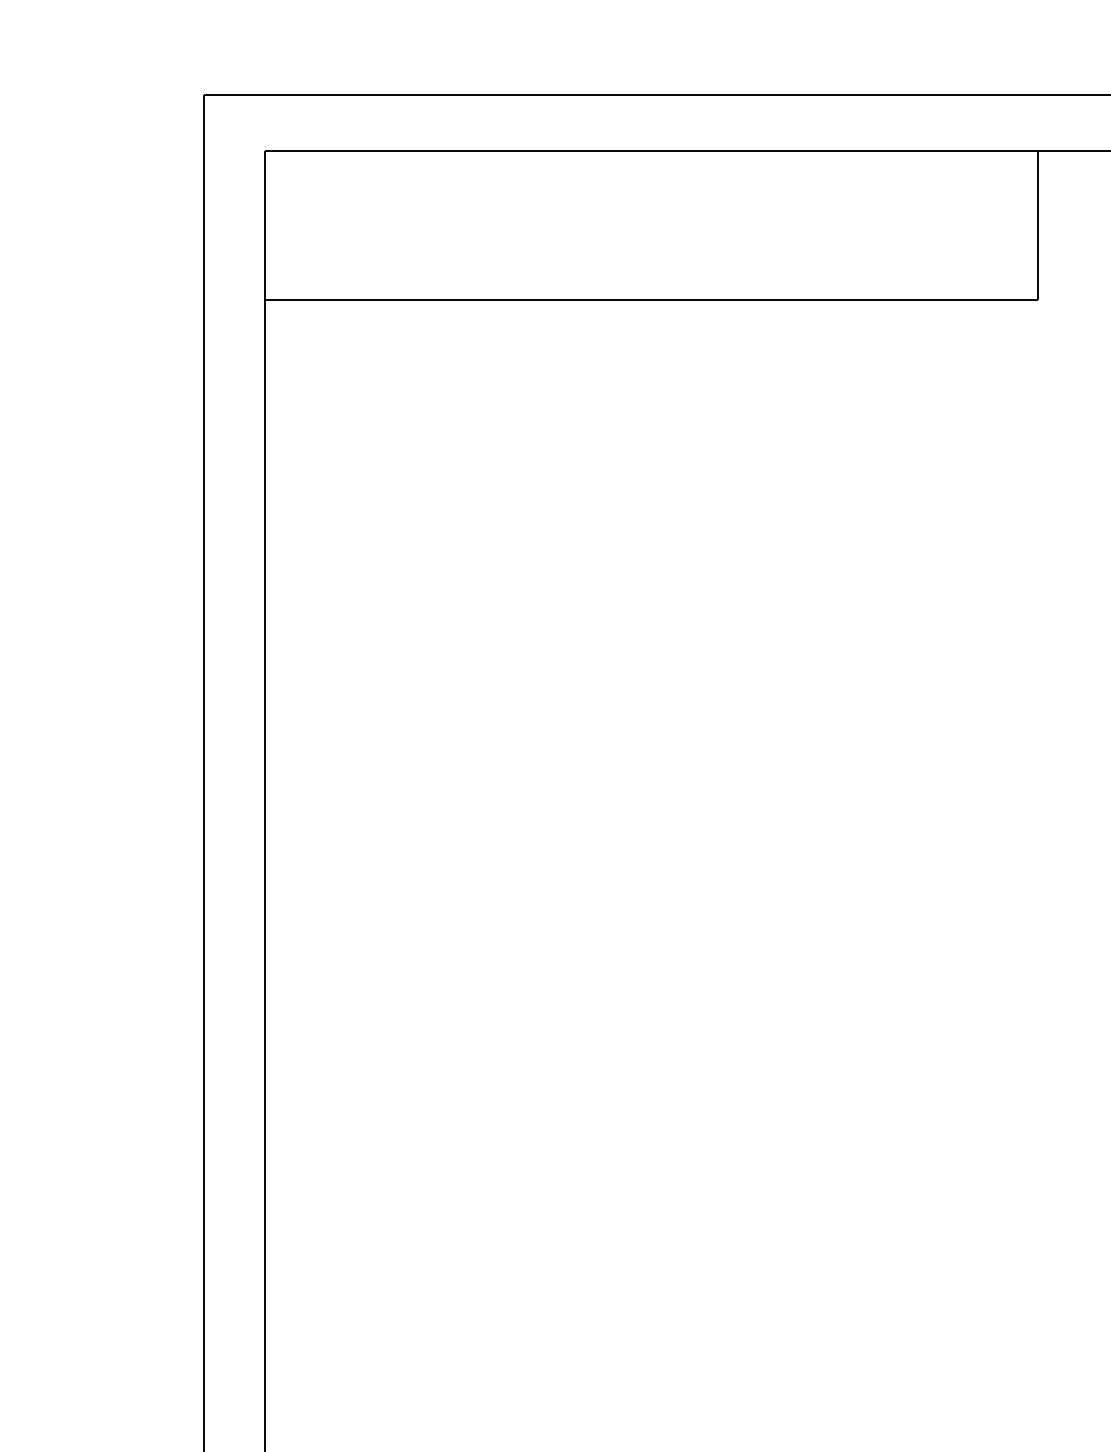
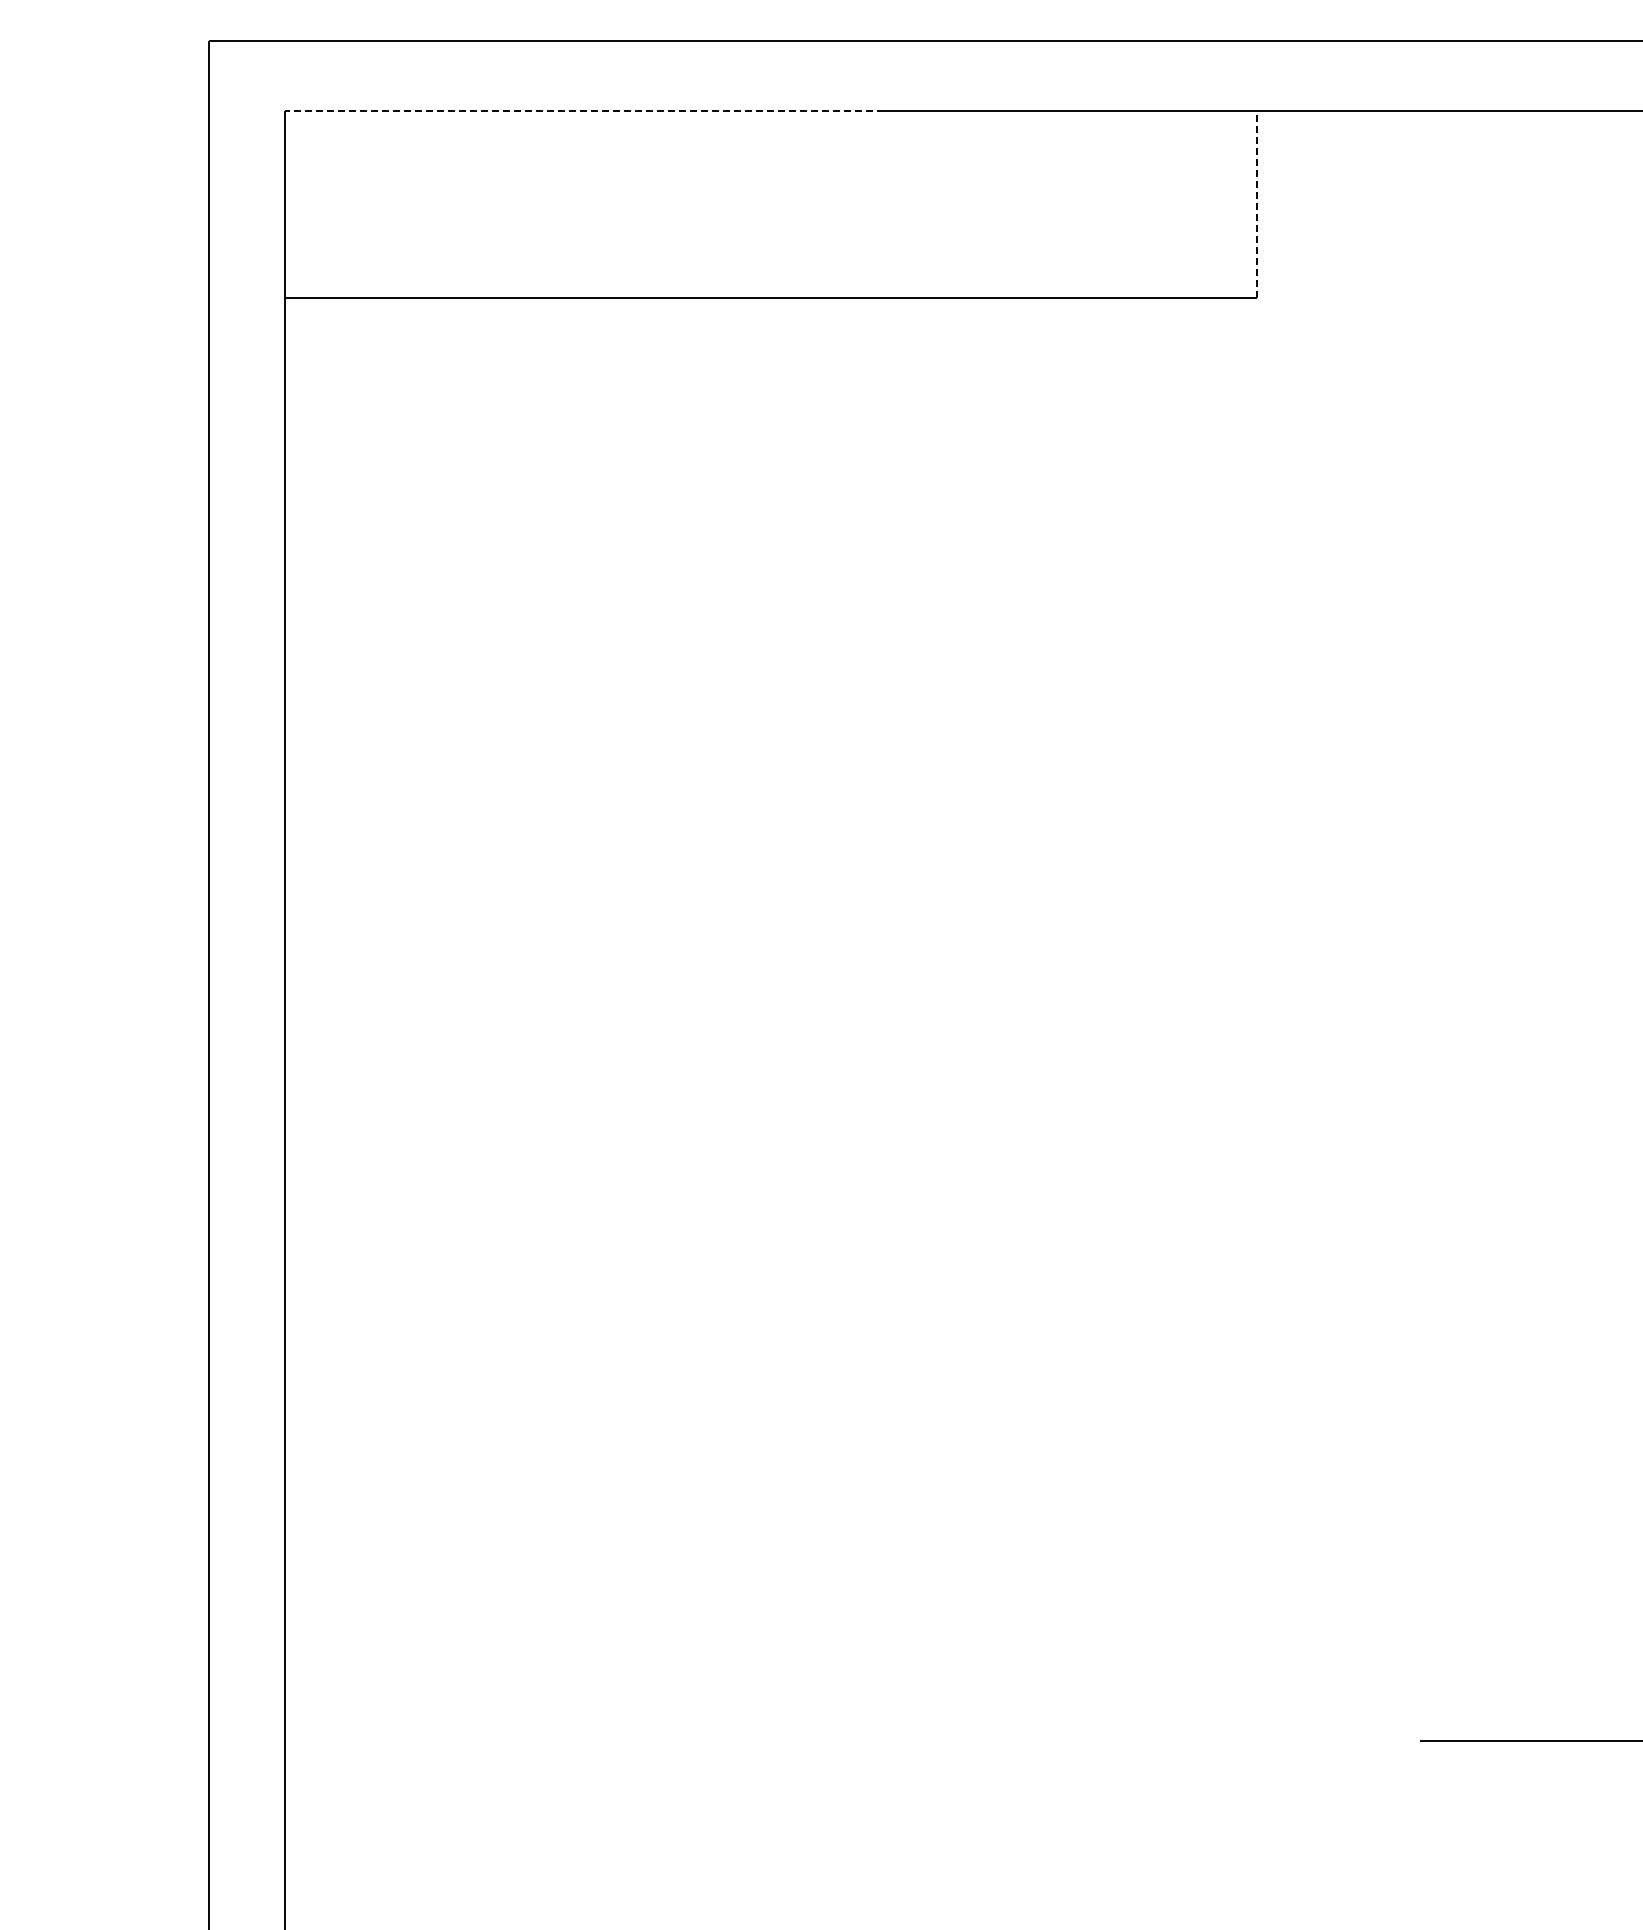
line: (502, 150) -> (584, 111), solid -> dashed
line: (1038, 224) -> (1256, 204), solid -> dashed

